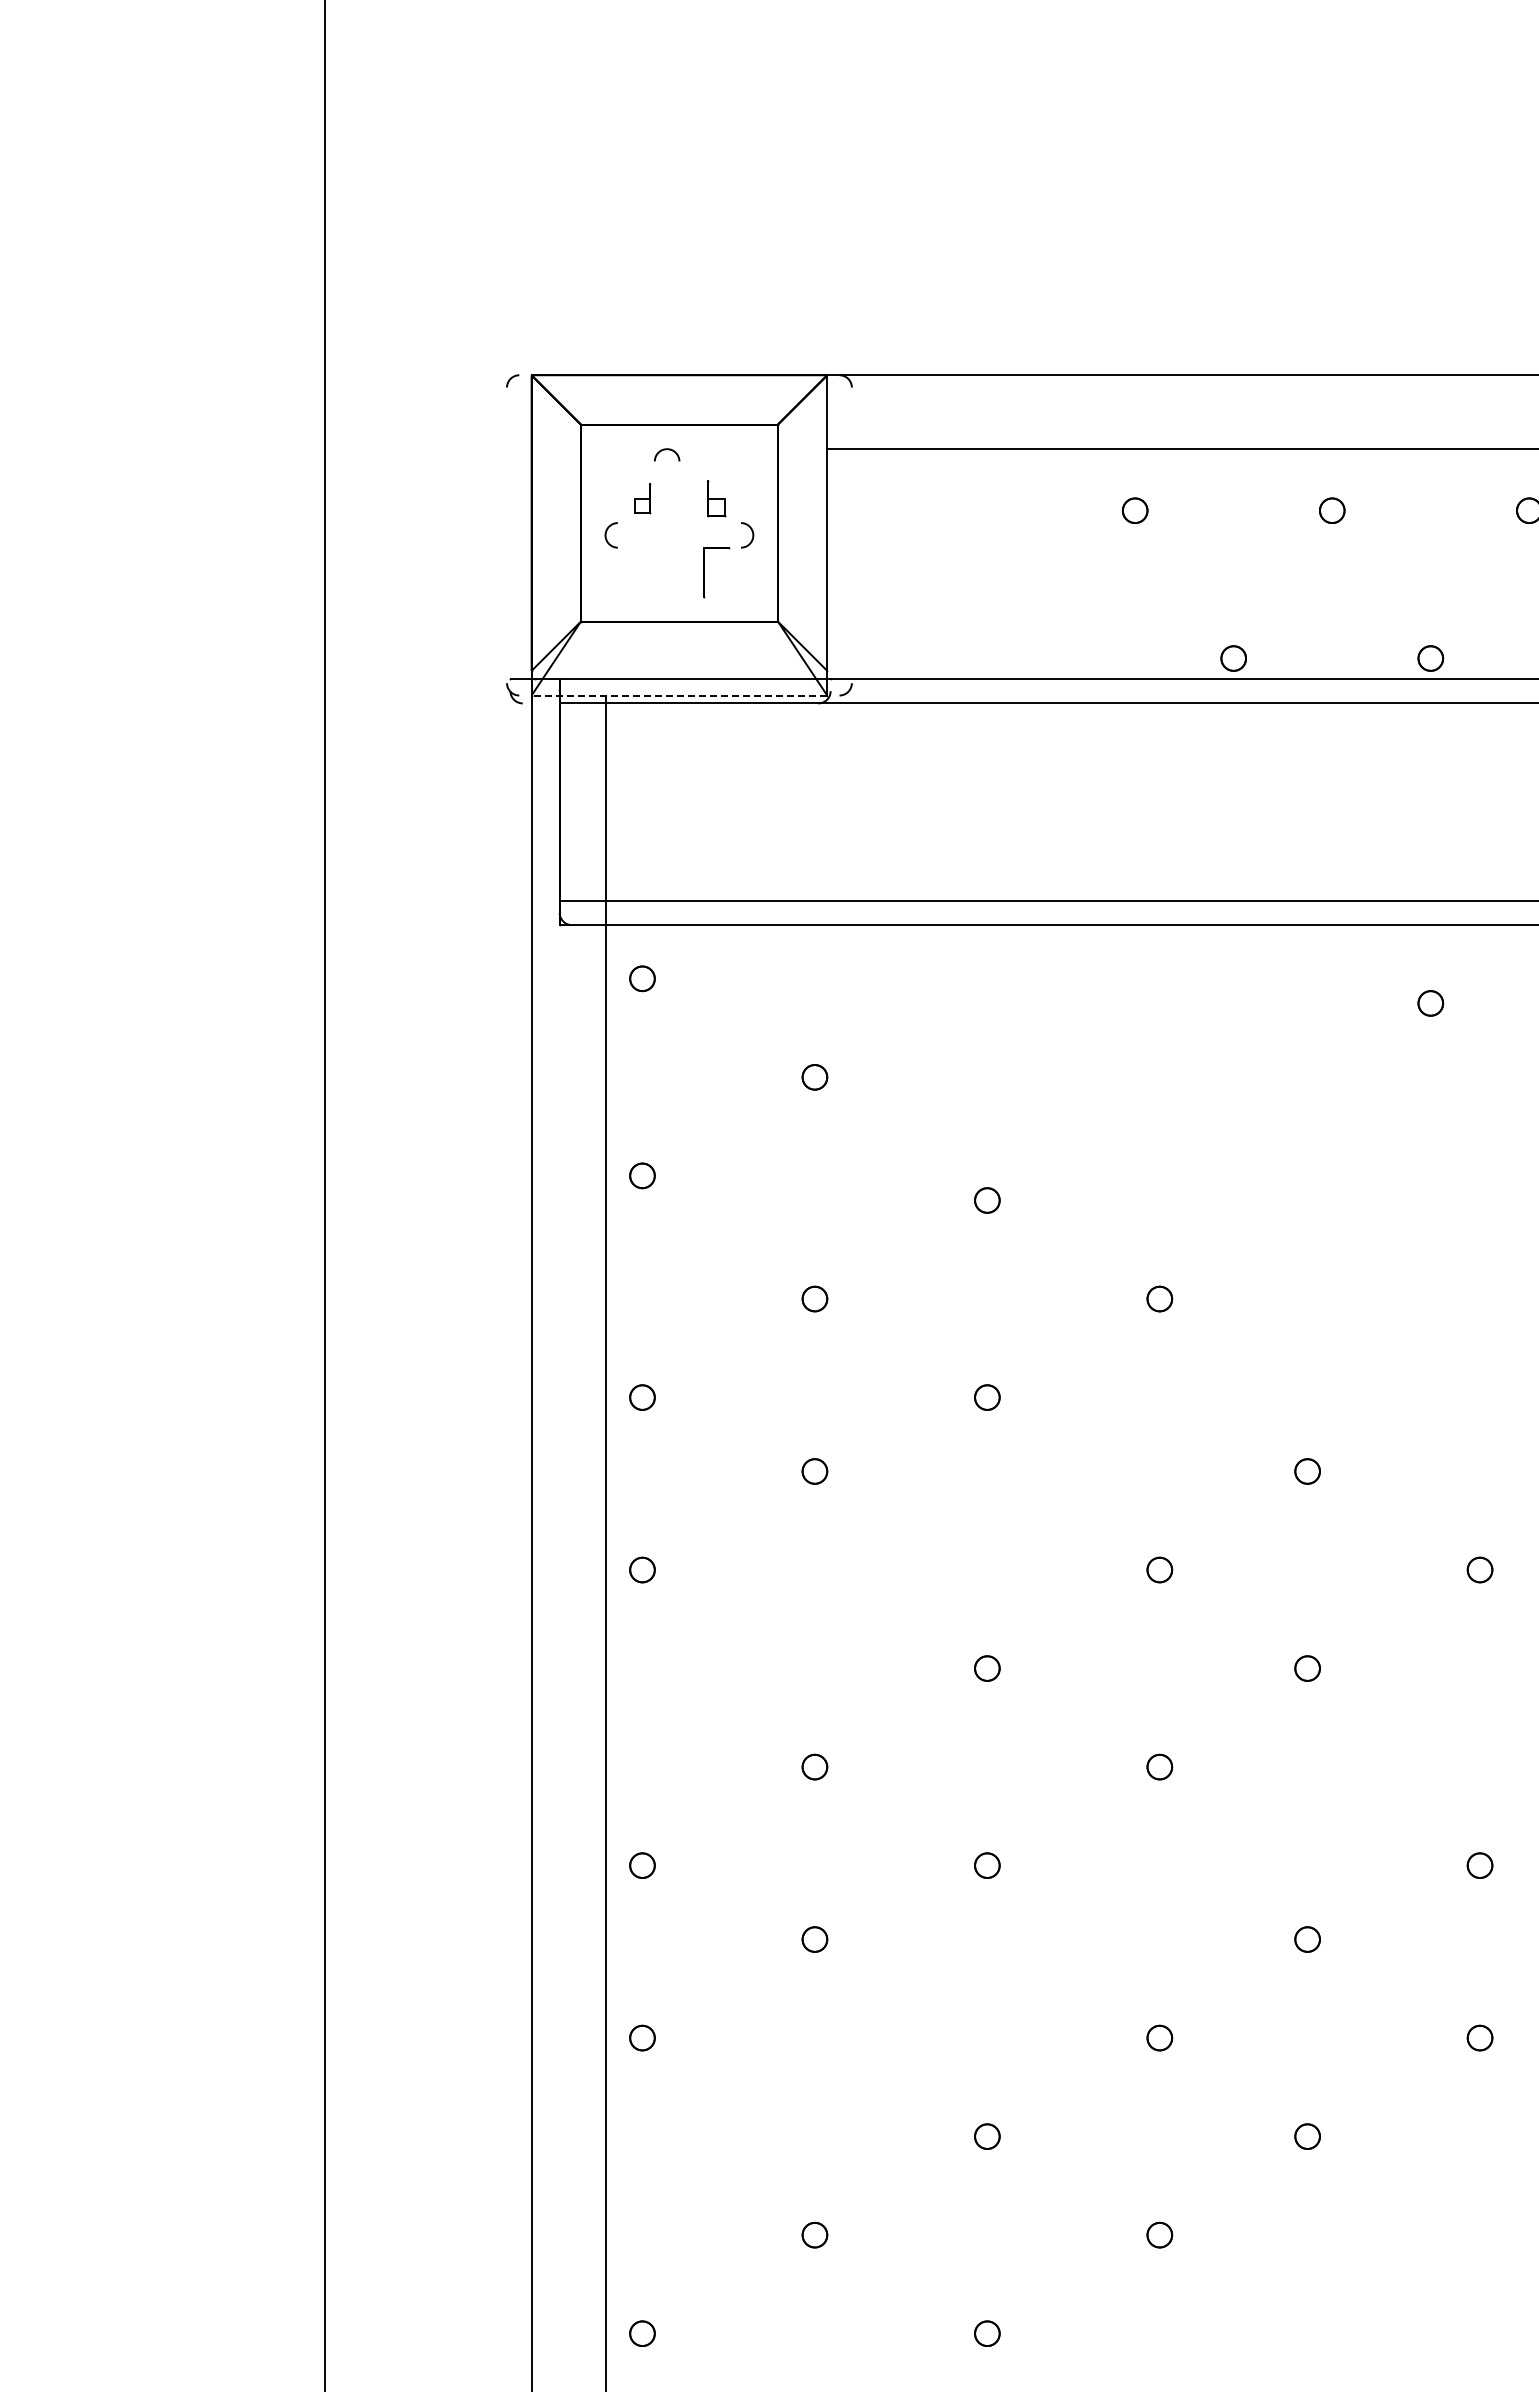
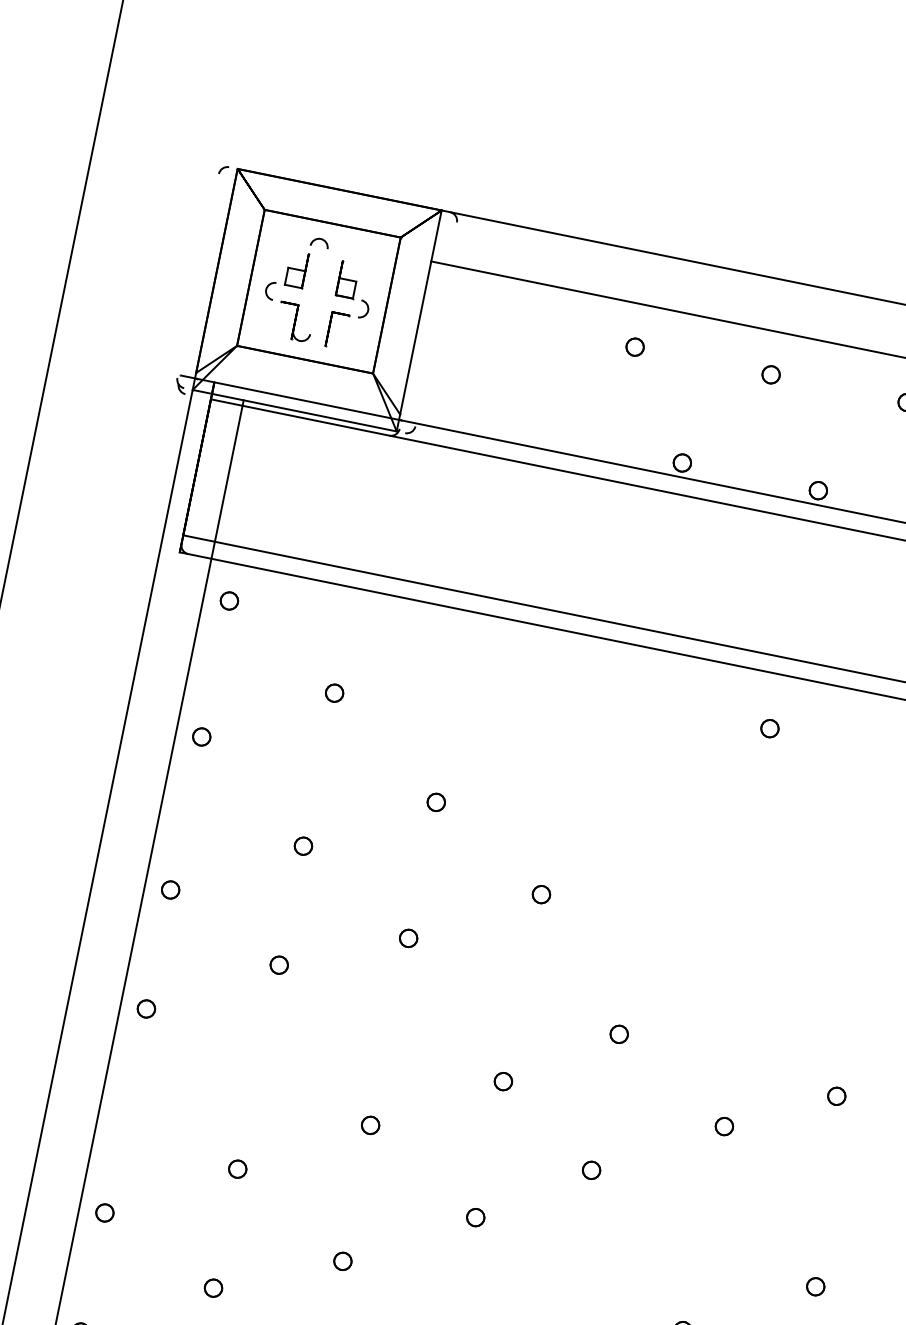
part: (642, 498) -> (296, 269), size x1.67
part: (716, 498) -> (347, 279), size x1.43
part: (654, 572) -> (294, 322), added
line: (679, 695) -> (294, 410), dashed -> solid

